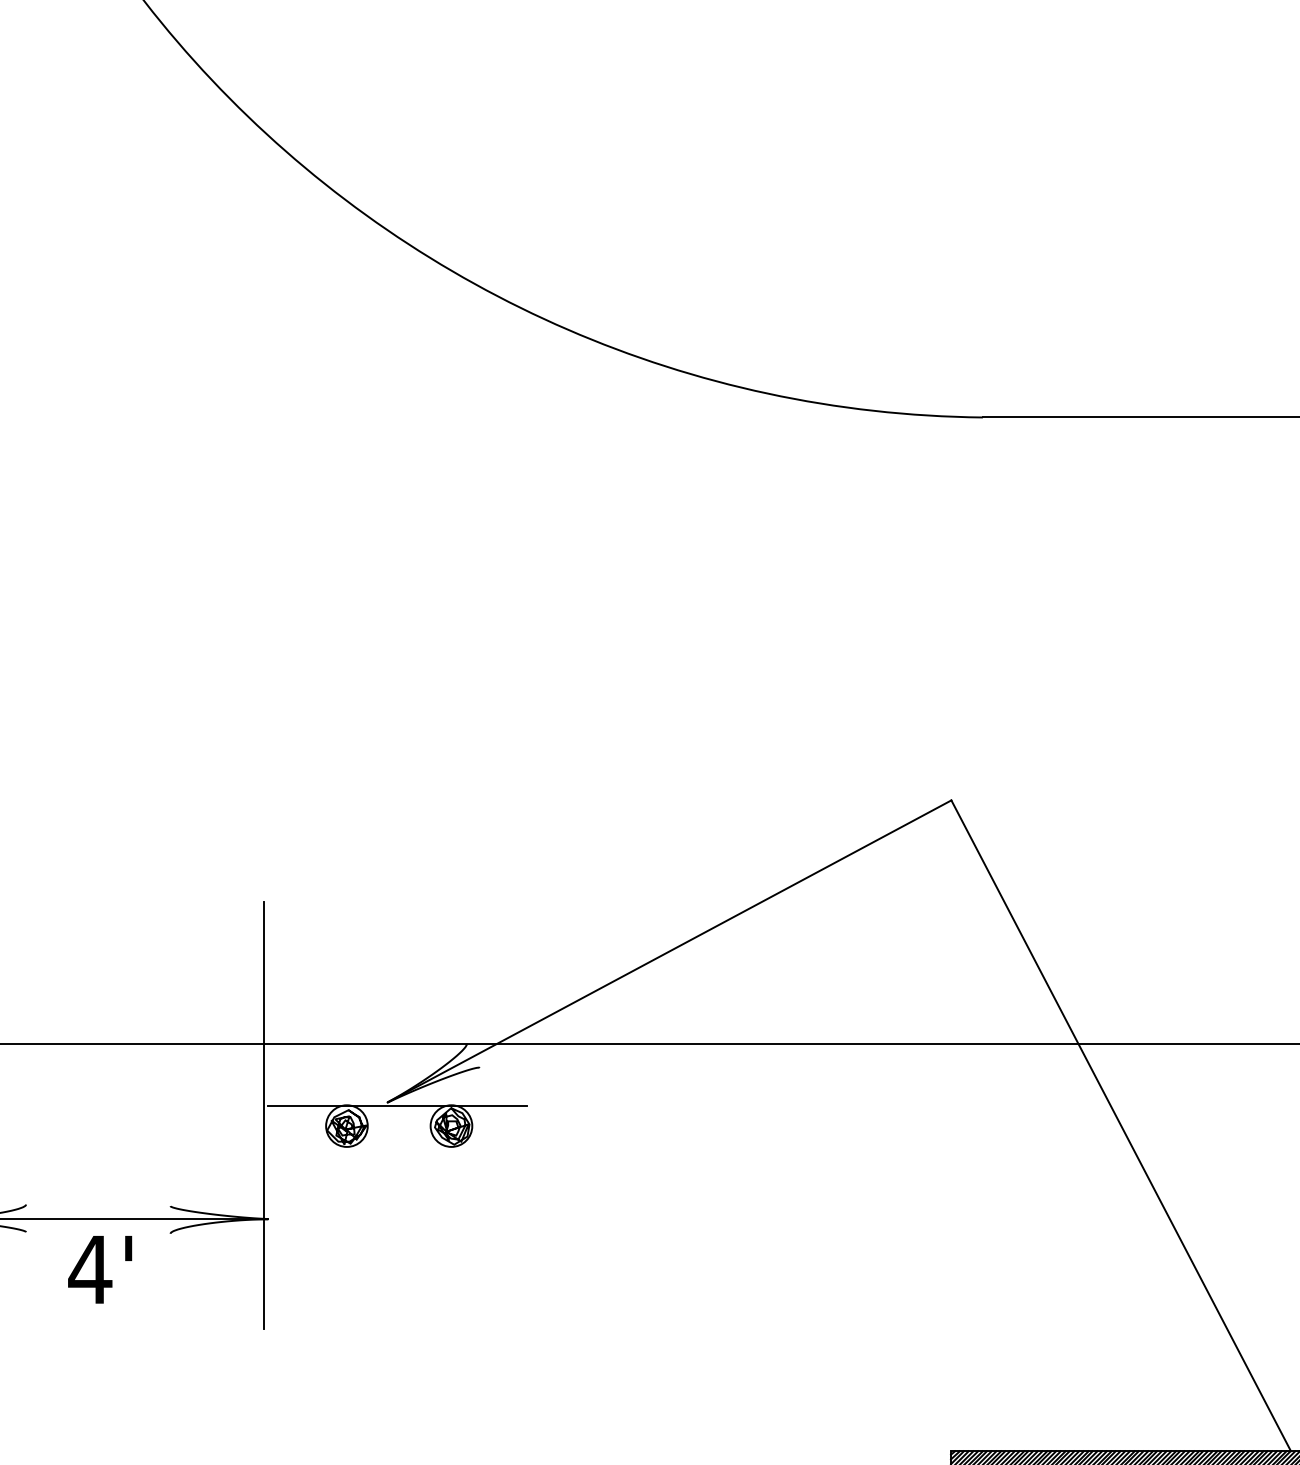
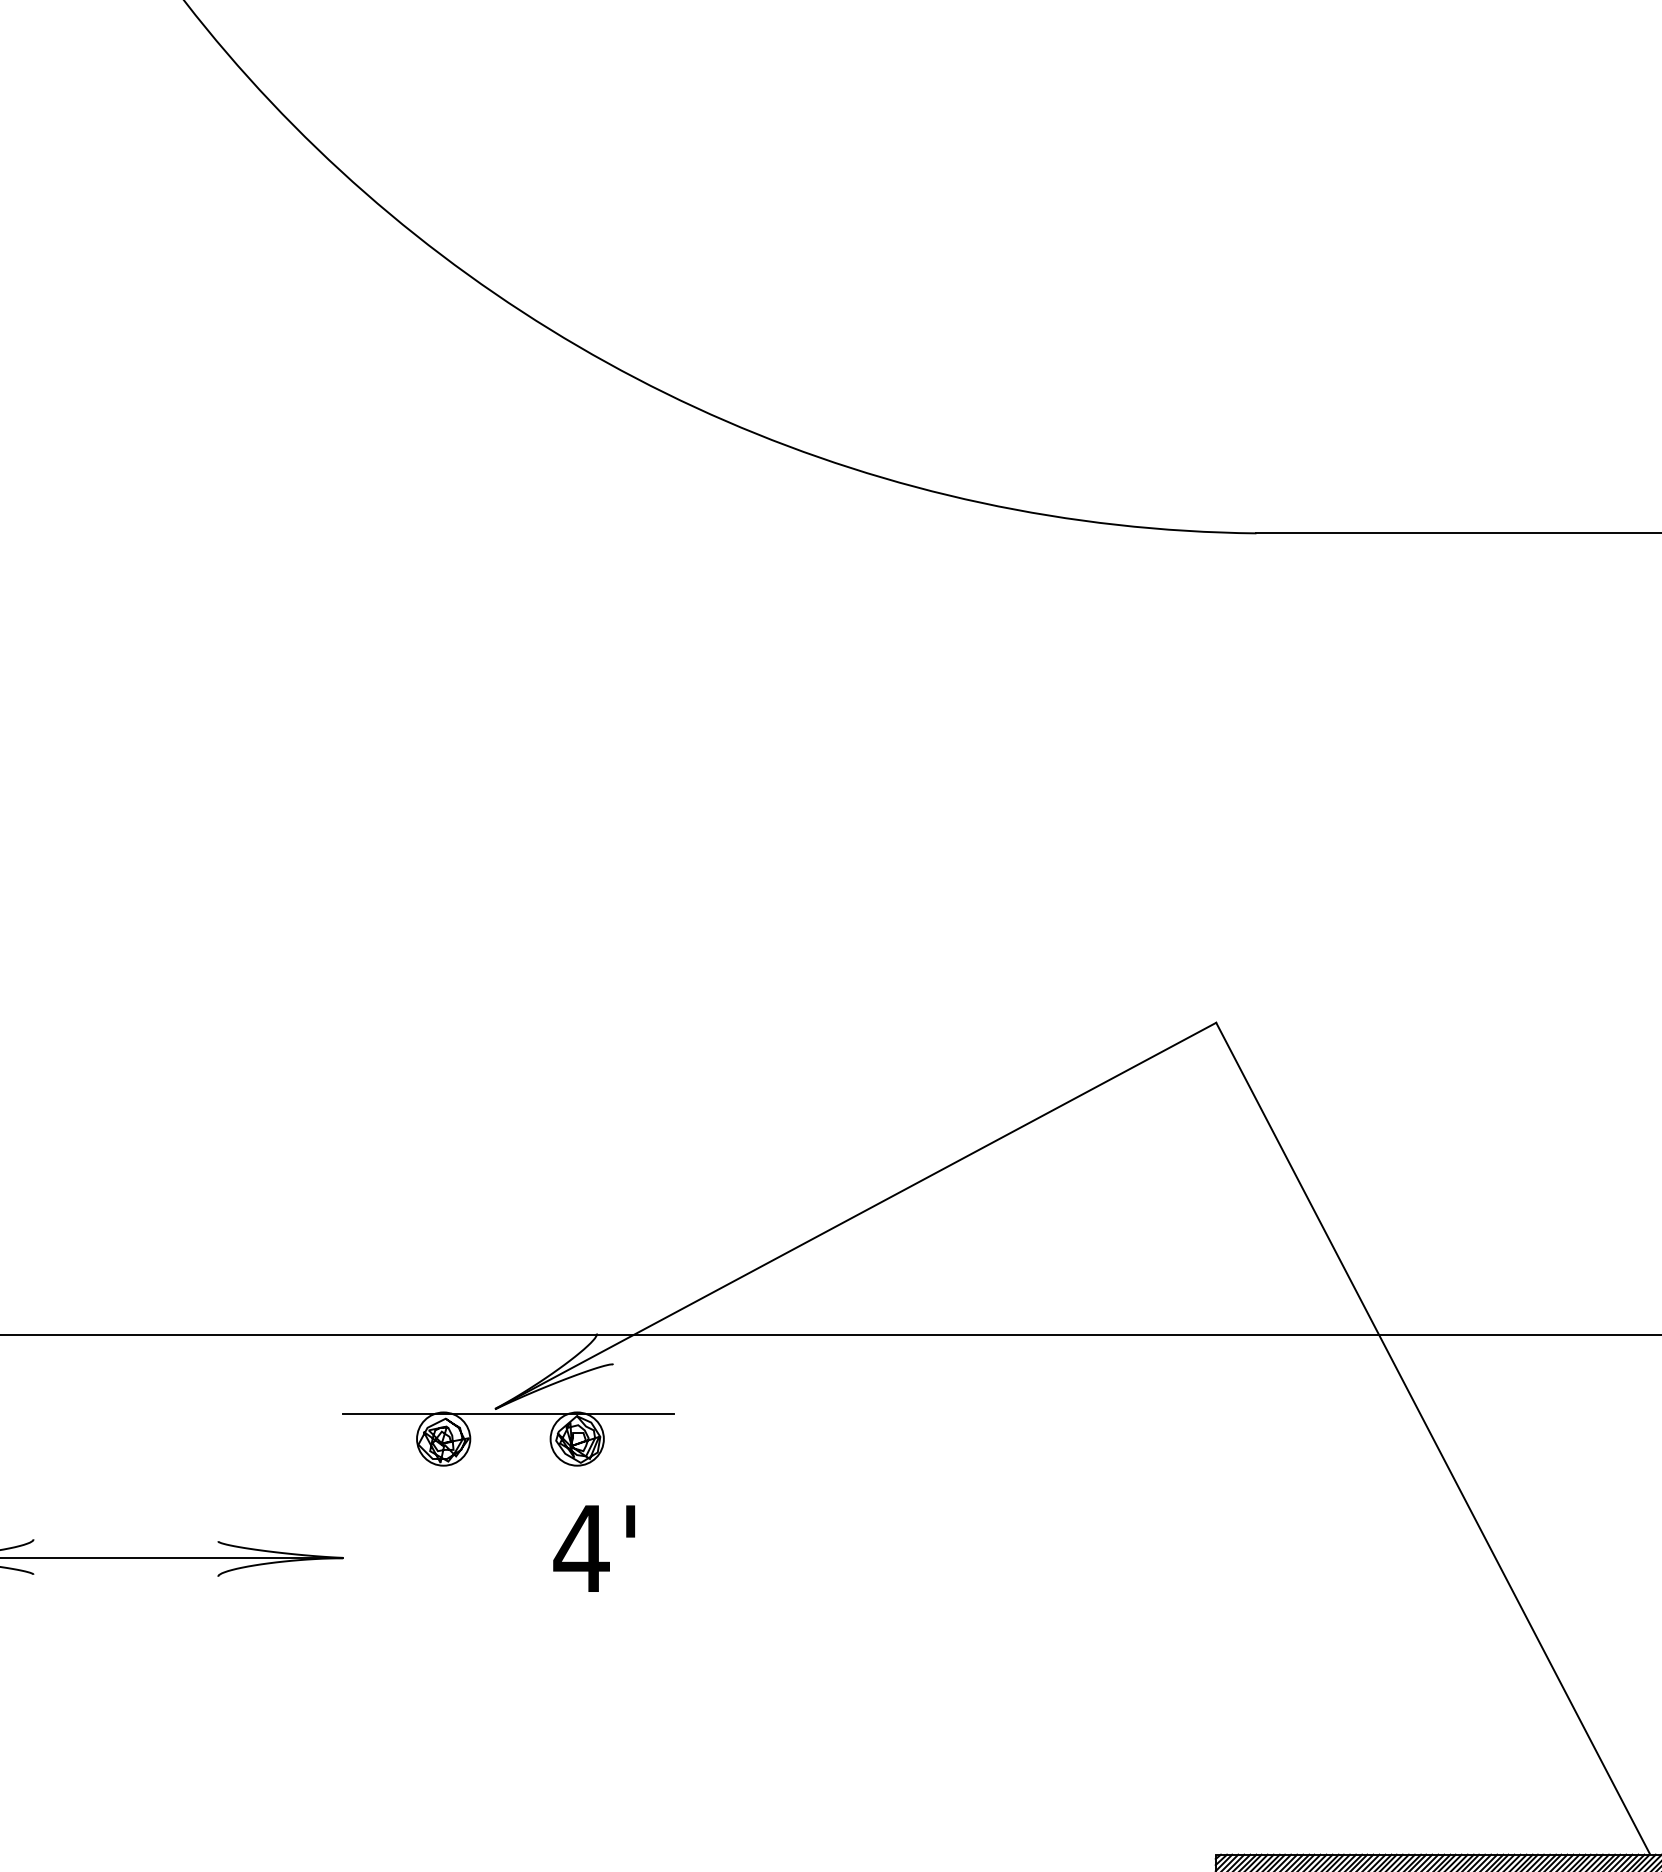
line: (263, 1115) -> (337, 1425), removed
text: (99, 1269) -> (593, 1548), moved

